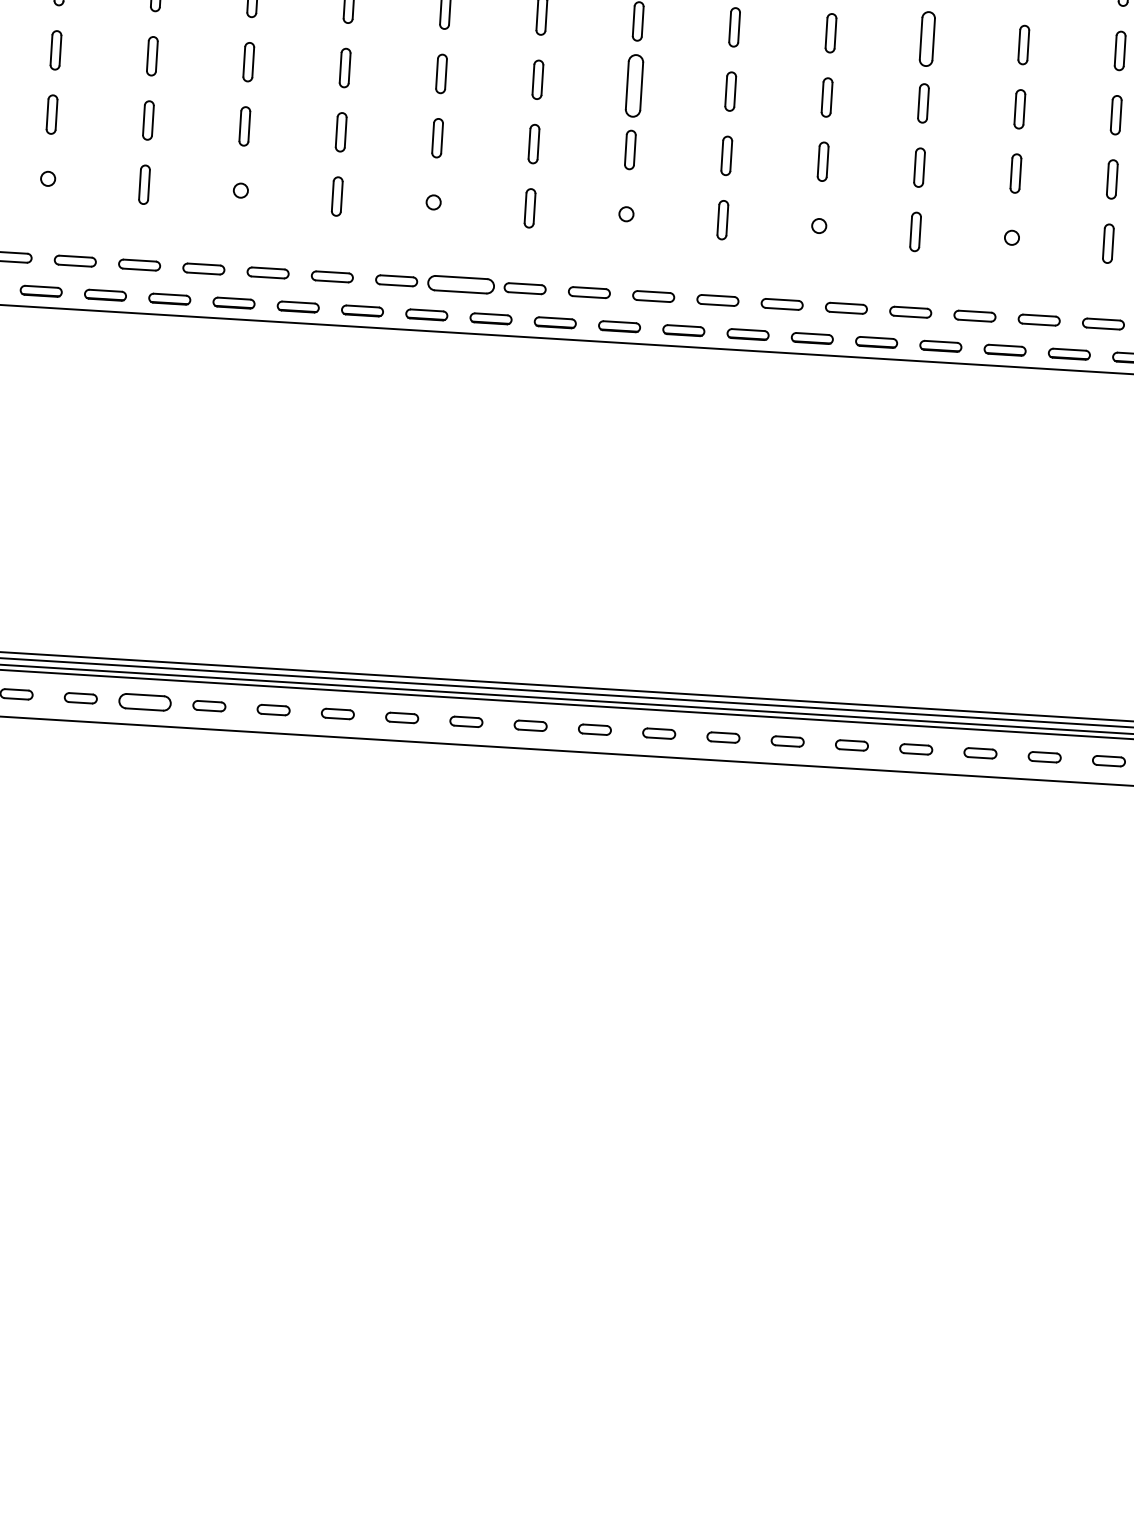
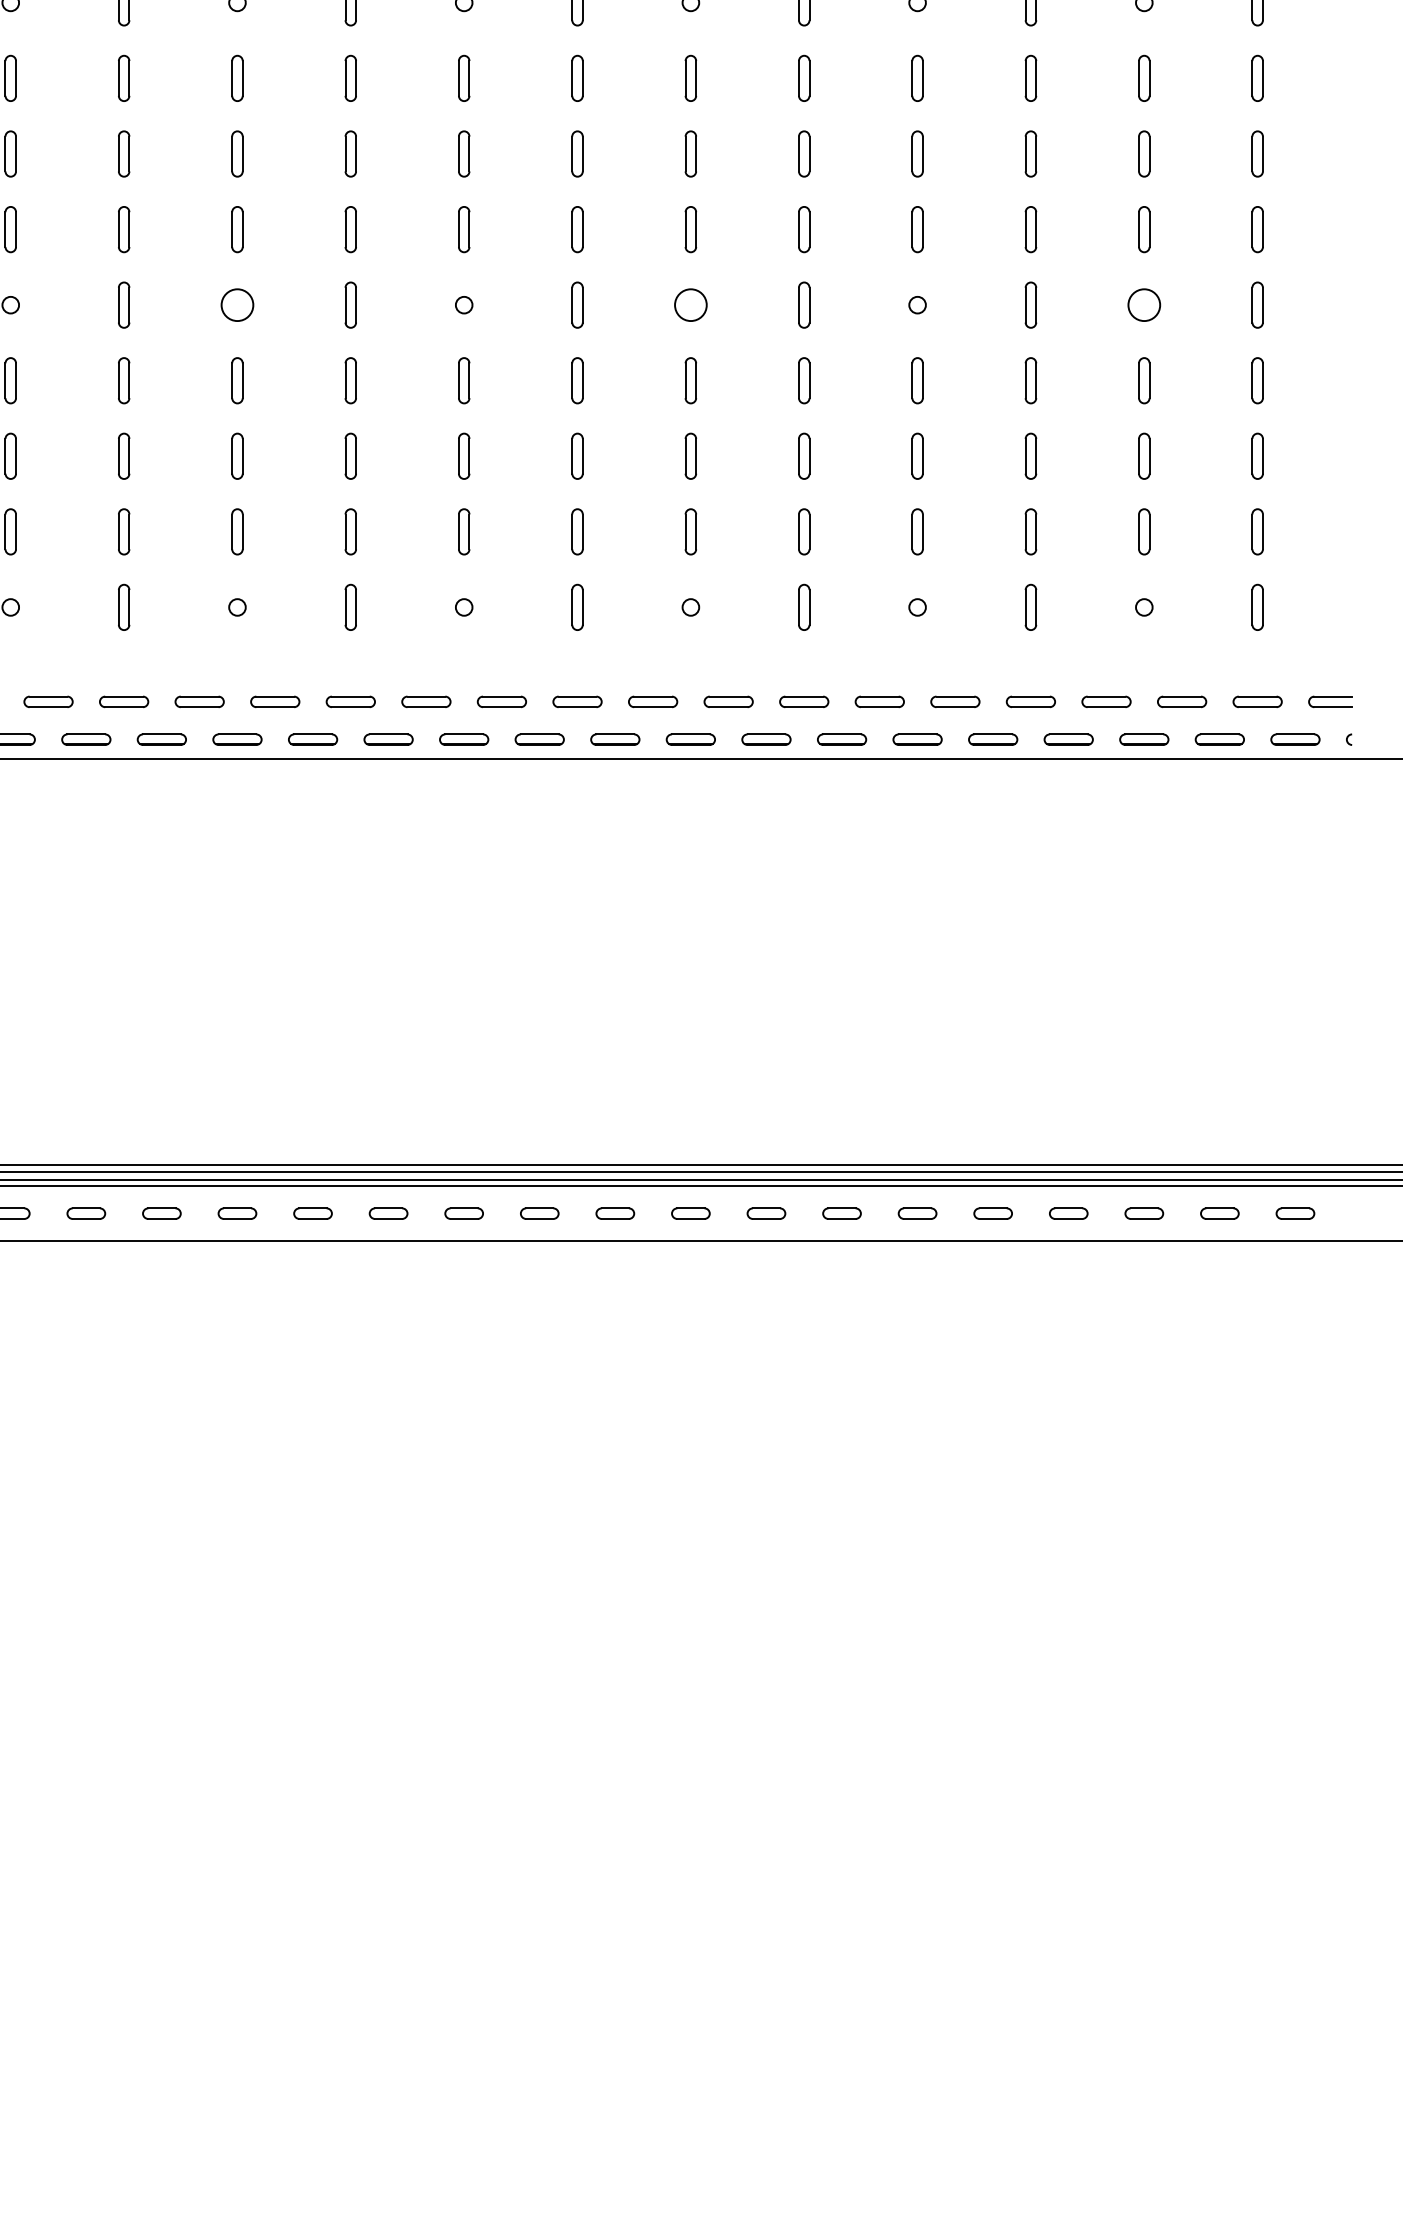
part: (927, 38) -> (1030, 380), size x0.71
part: (634, 85) -> (690, 455), size x0.62
part: (460, 284) -> (501, 701), size x0.62
part: (144, 702) -> (161, 1213), size x0.62

